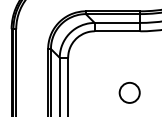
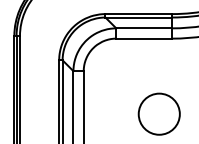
circle: (129, 92) -> (158, 113), size x1.67

